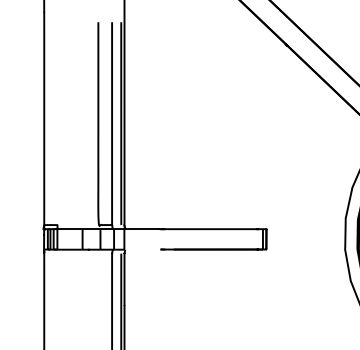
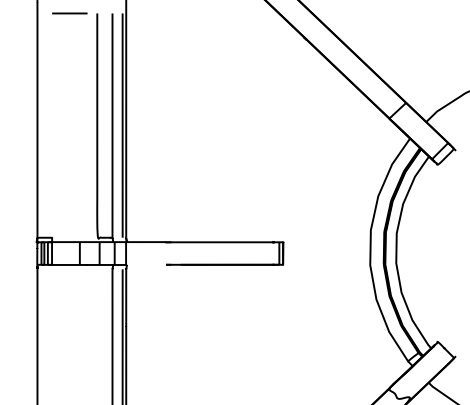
line: (73, 22) -> (69, 13), added

